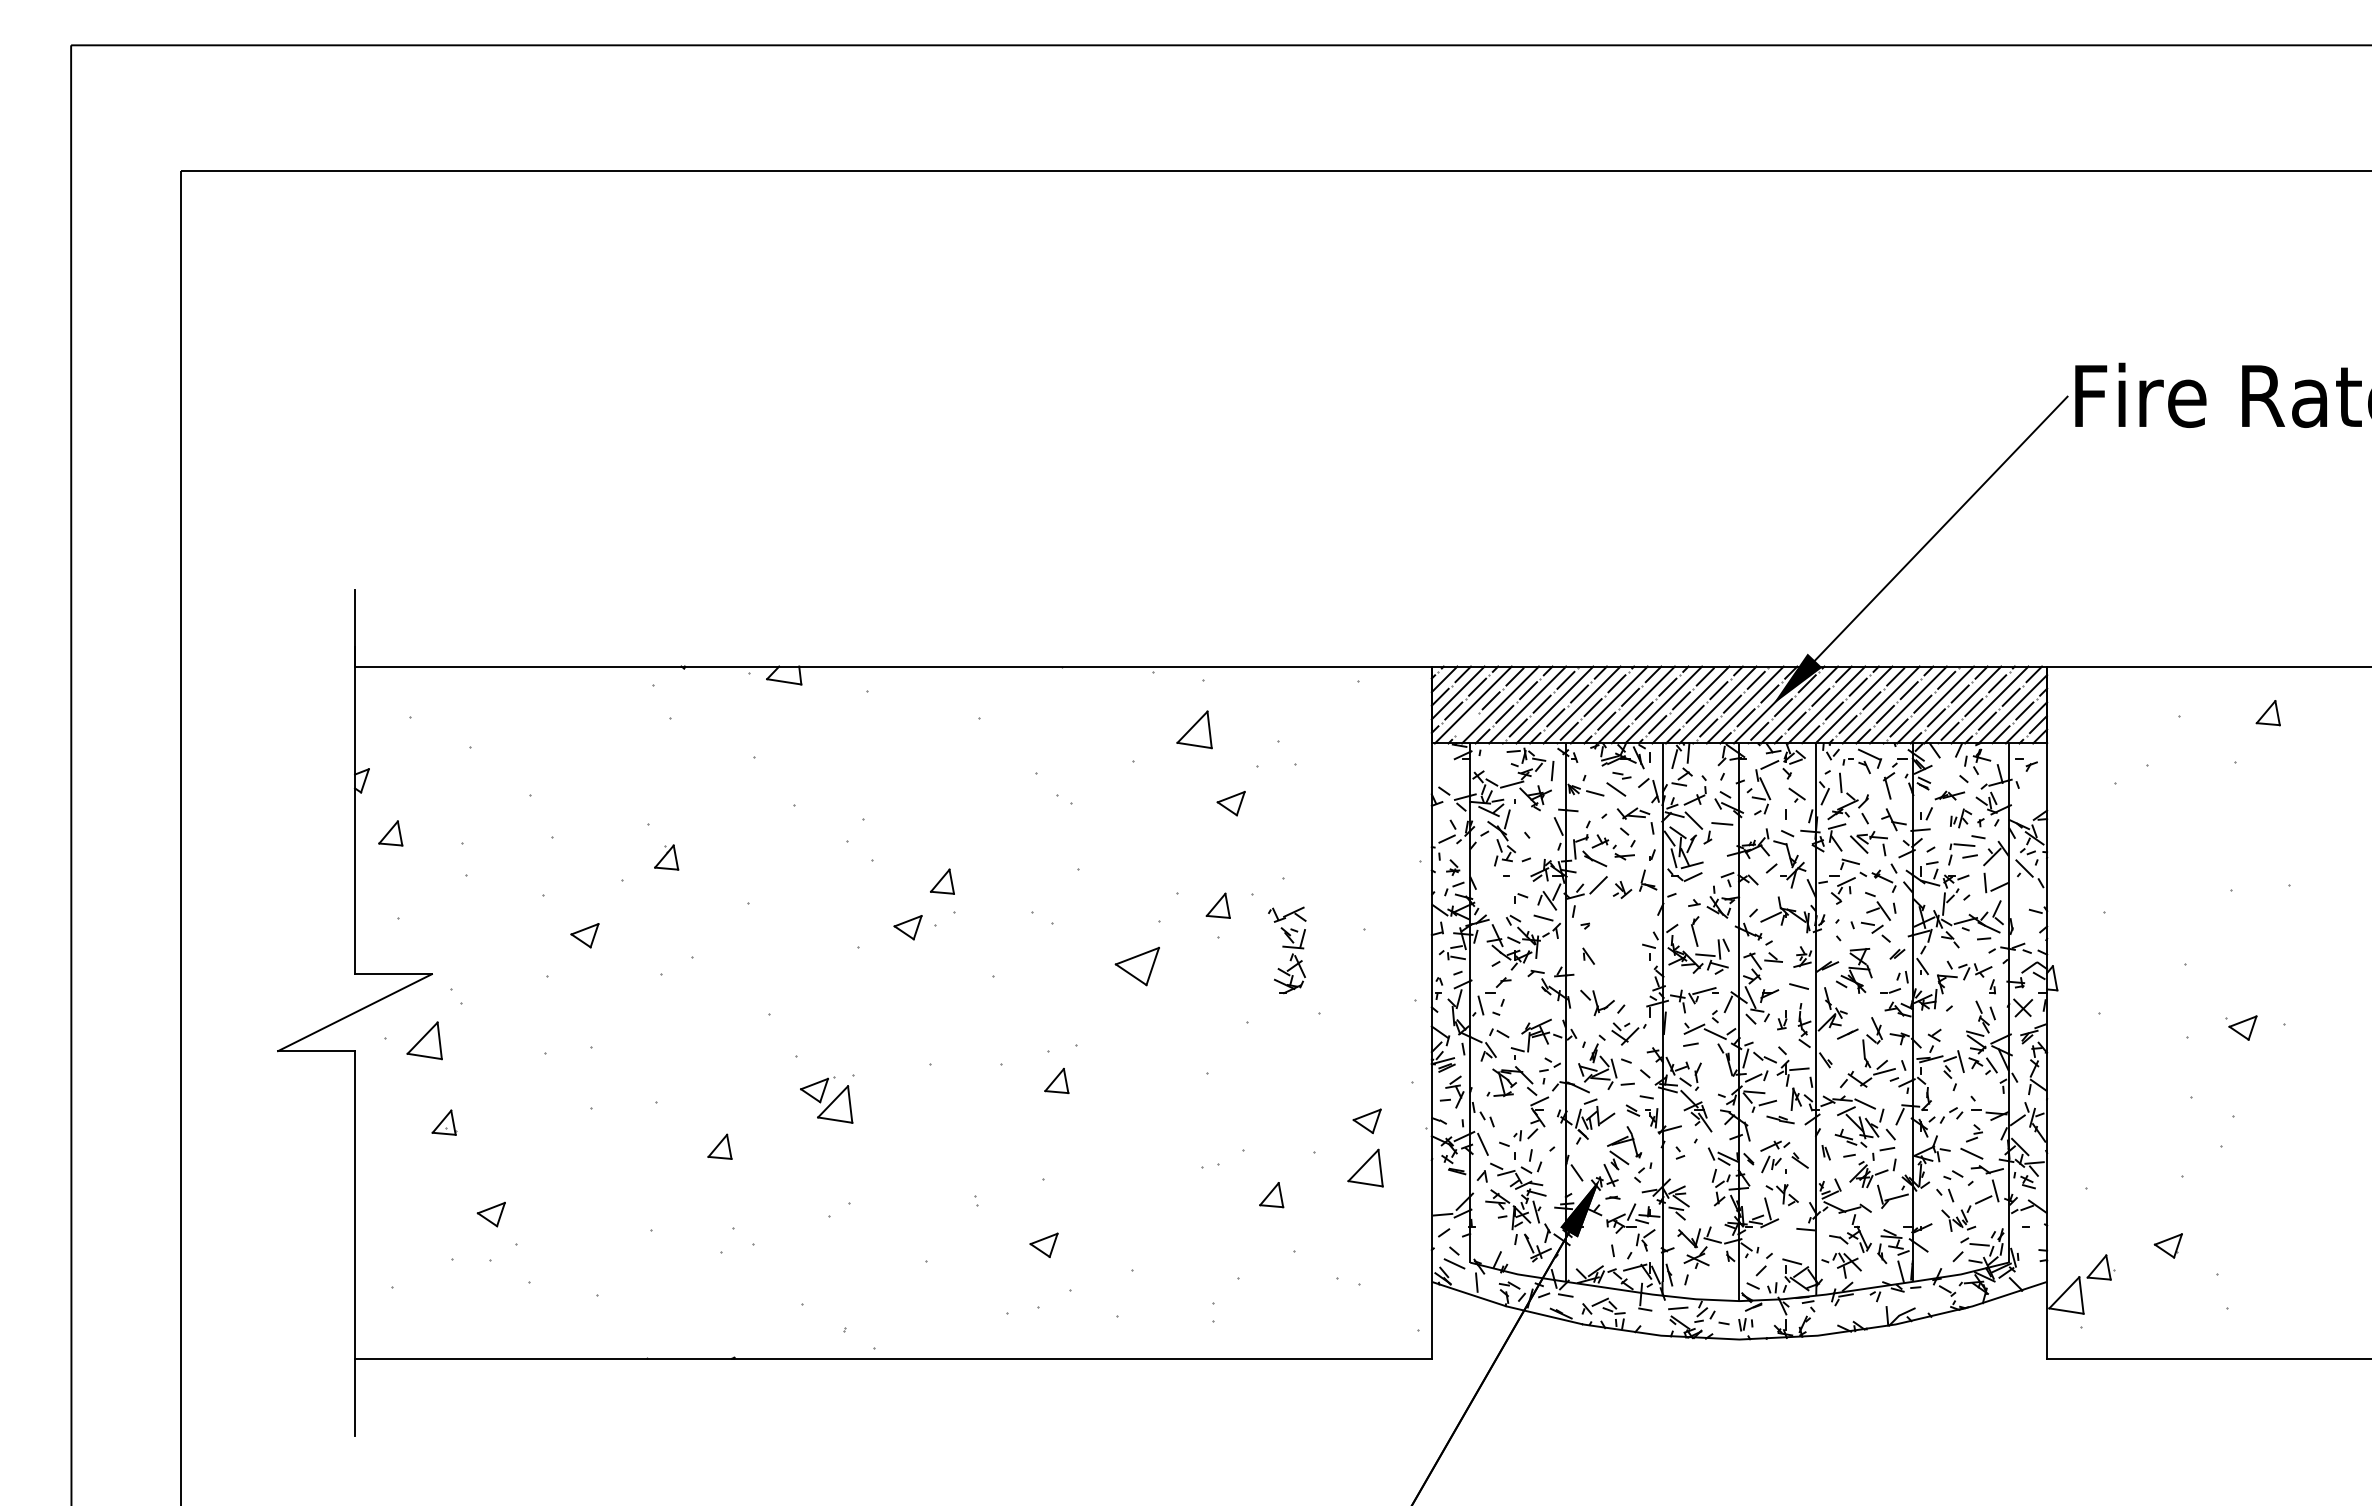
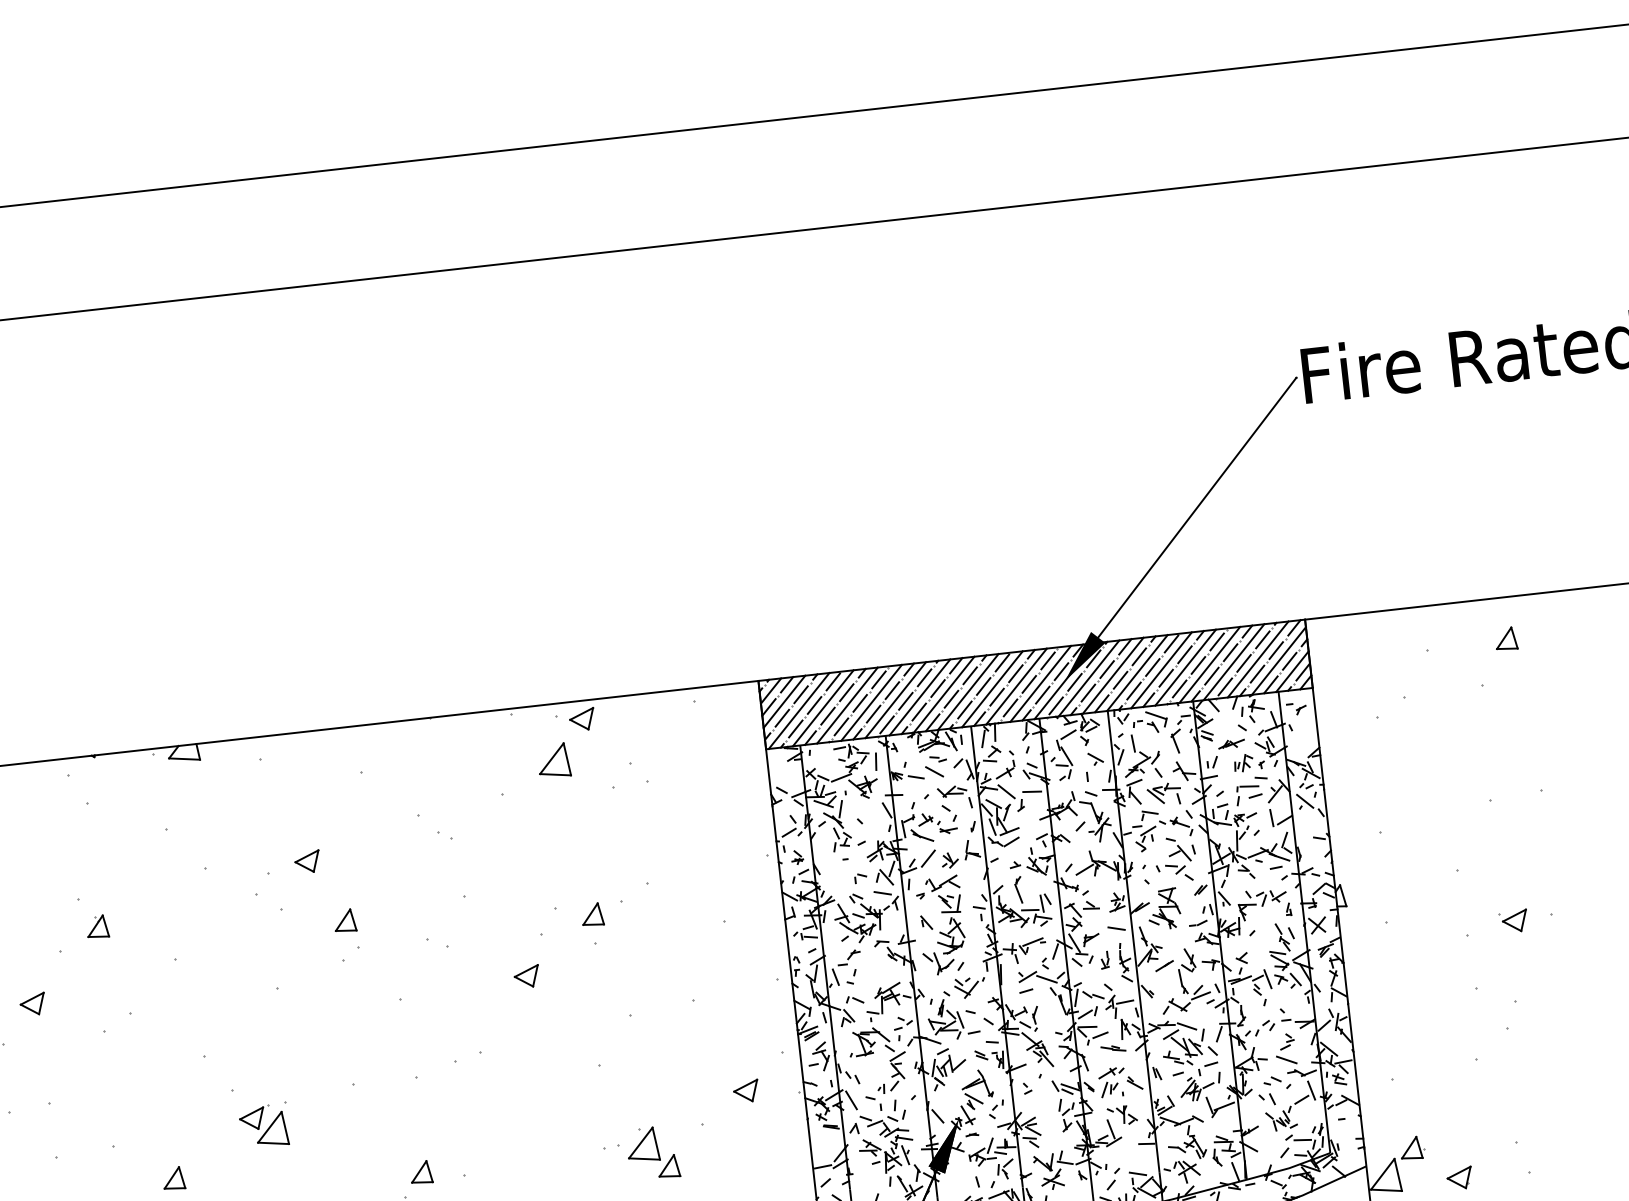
line: (1466, 724) -> (795, 728), added
part: (1230, 803) -> (581, 719), moved
part: (907, 927) -> (307, 861), moved
part: (1287, 950) -> (946, 915), moved
part: (1137, 966) -> (526, 976), size x0.62
part: (1056, 1080) -> (421, 1172), moved
part: (1365, 1167) -> (642, 1144), moved
part: (2167, 1245) -> (1458, 1178), moved

